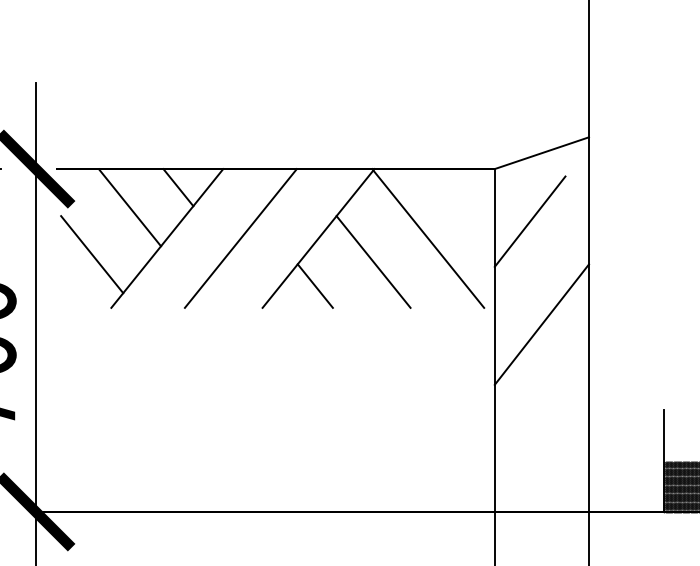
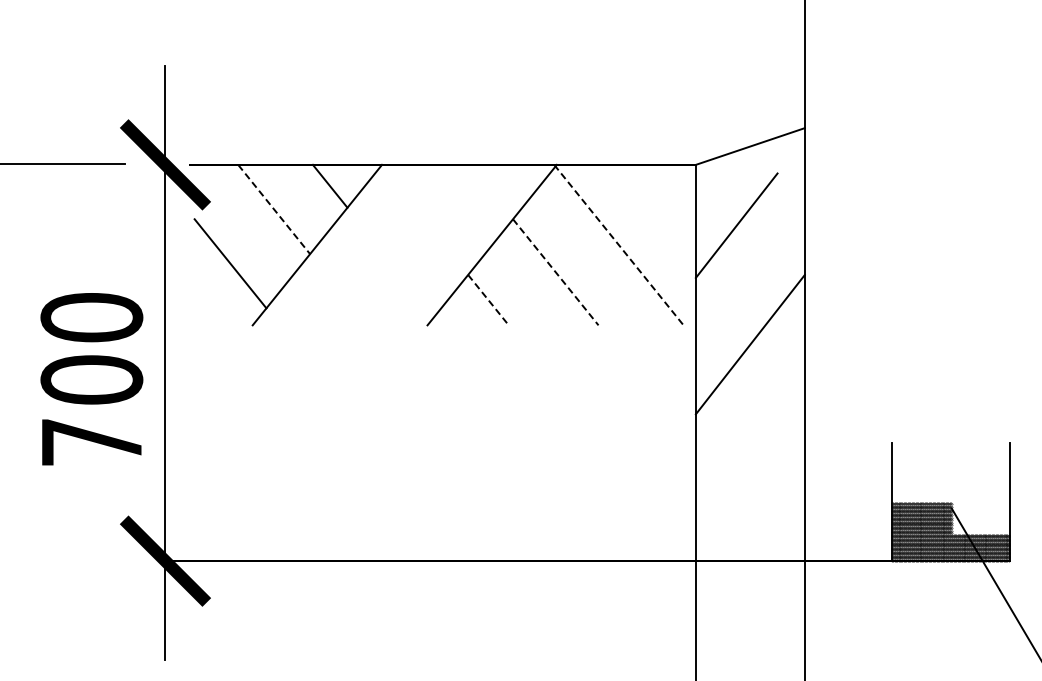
line: (130, 207) -> (274, 209), solid -> dashed
line: (240, 237) -> (402, 244), removed
line: (428, 238) -> (619, 245), solid -> dashed
line: (374, 262) -> (556, 272), solid -> dashed
line: (315, 286) -> (488, 300), solid -> dashed

